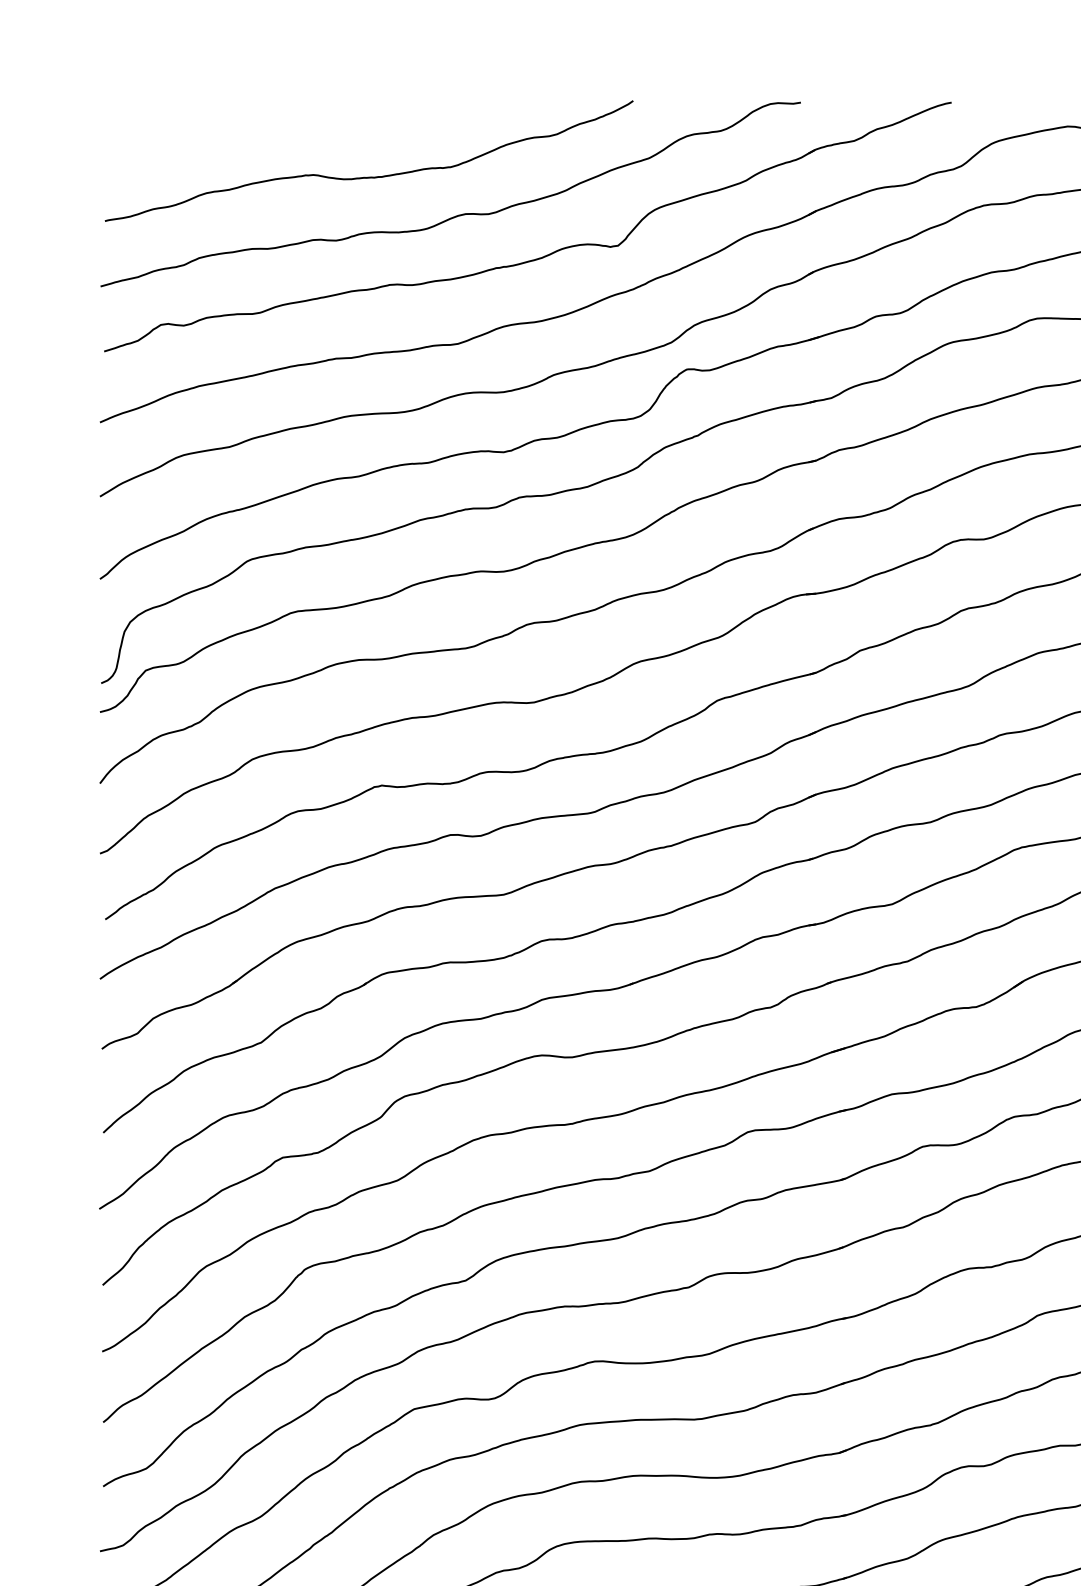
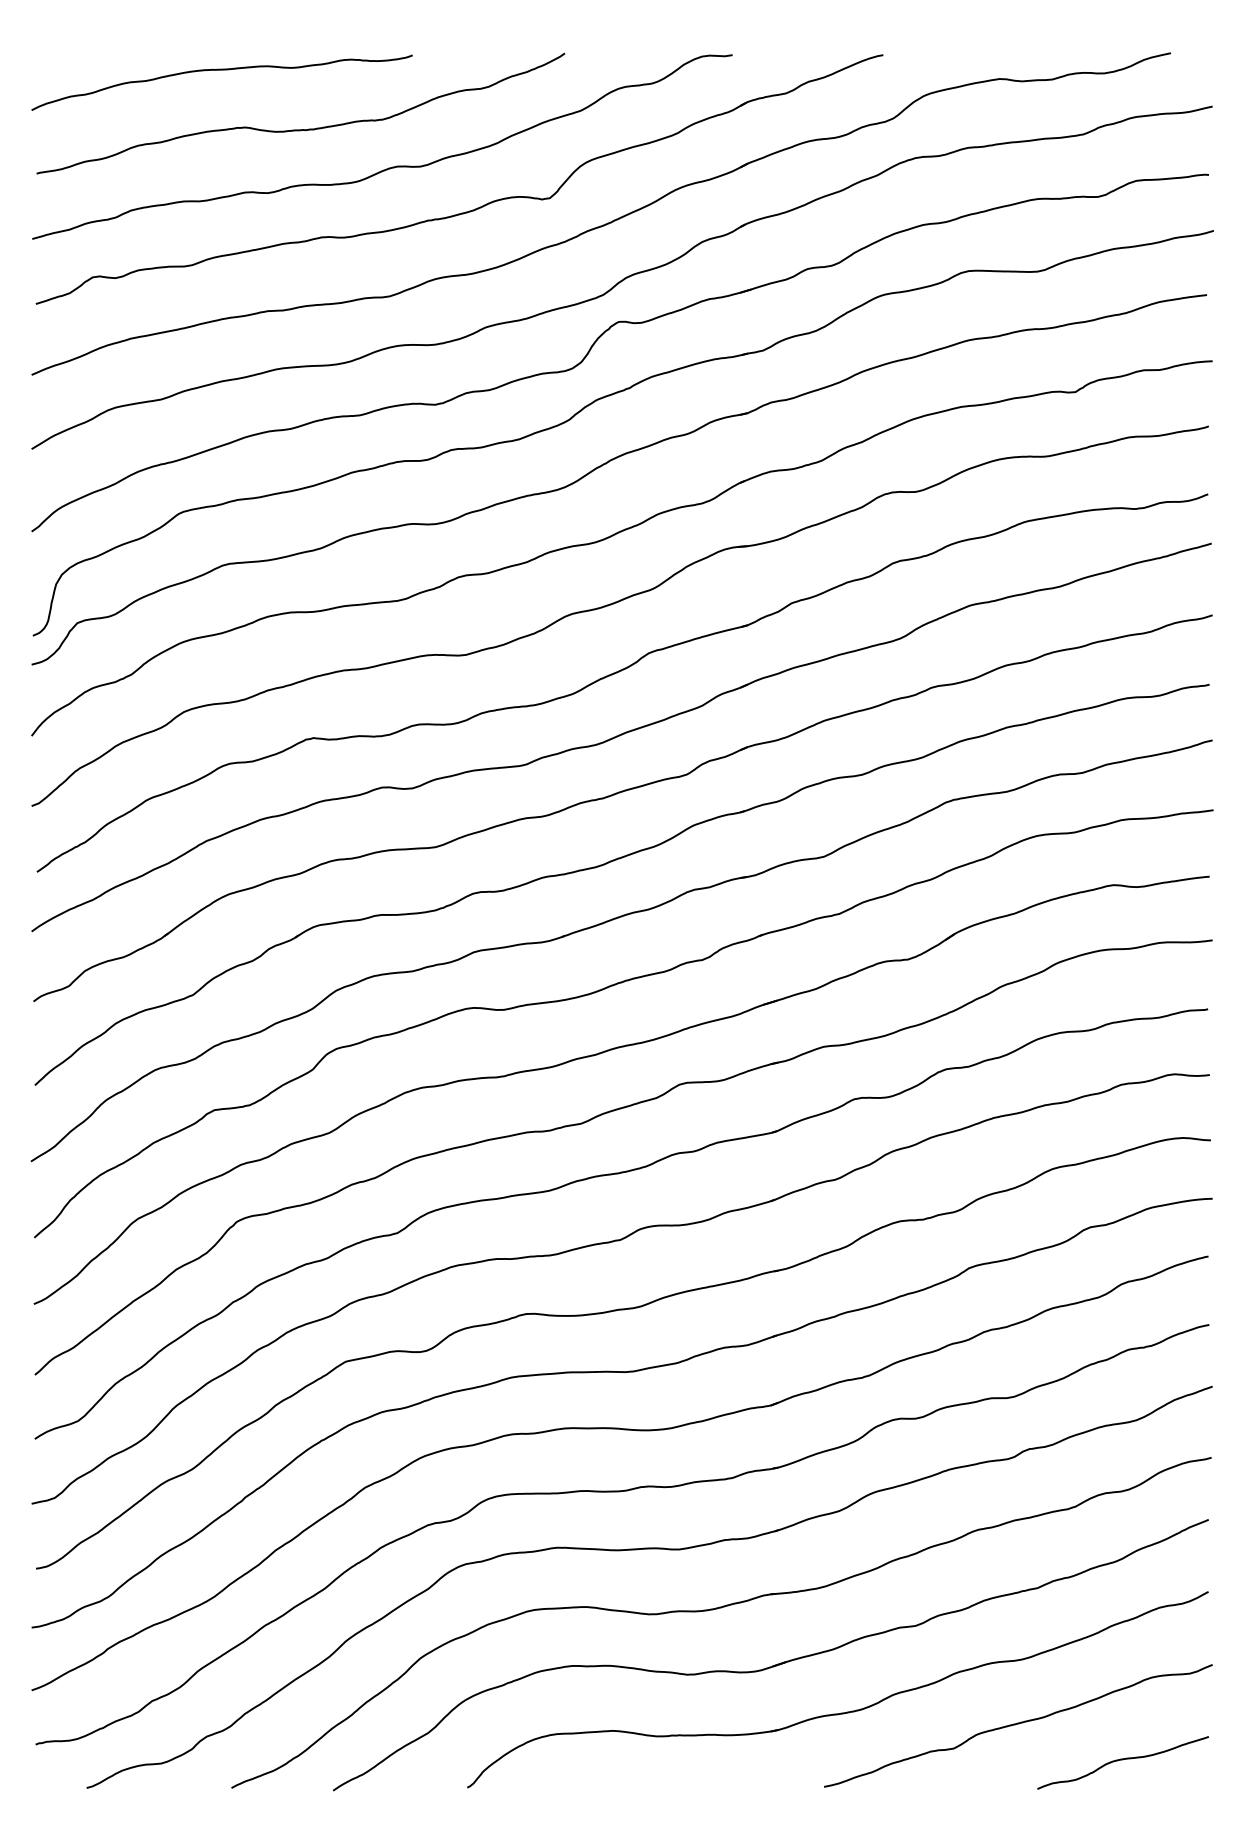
curve: (289, 117) -> (221, 70), added

